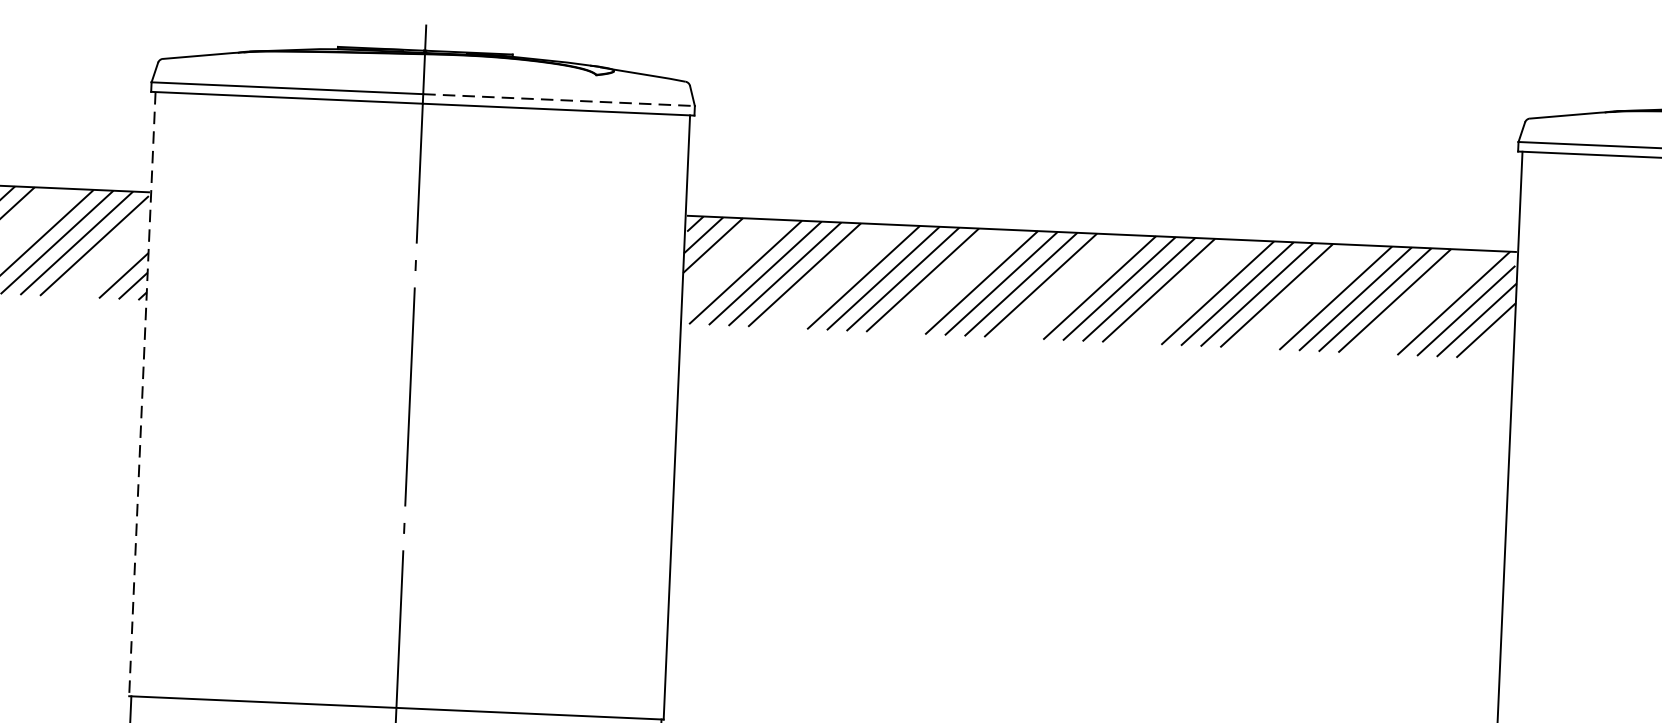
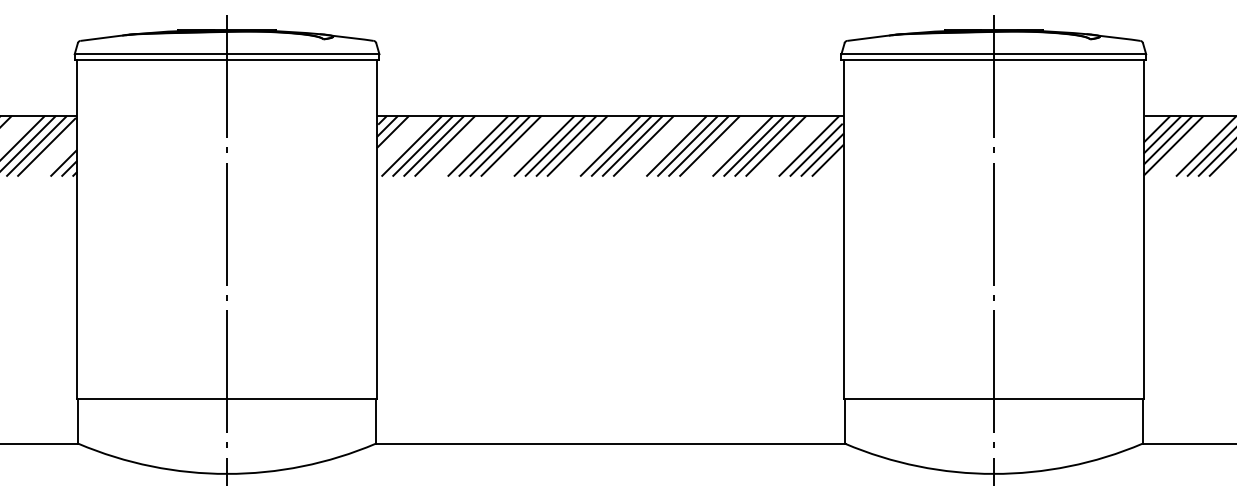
line: (559, 100) -> (303, 54), dashed -> solid
line: (142, 394) -> (77, 229), dashed -> solid

